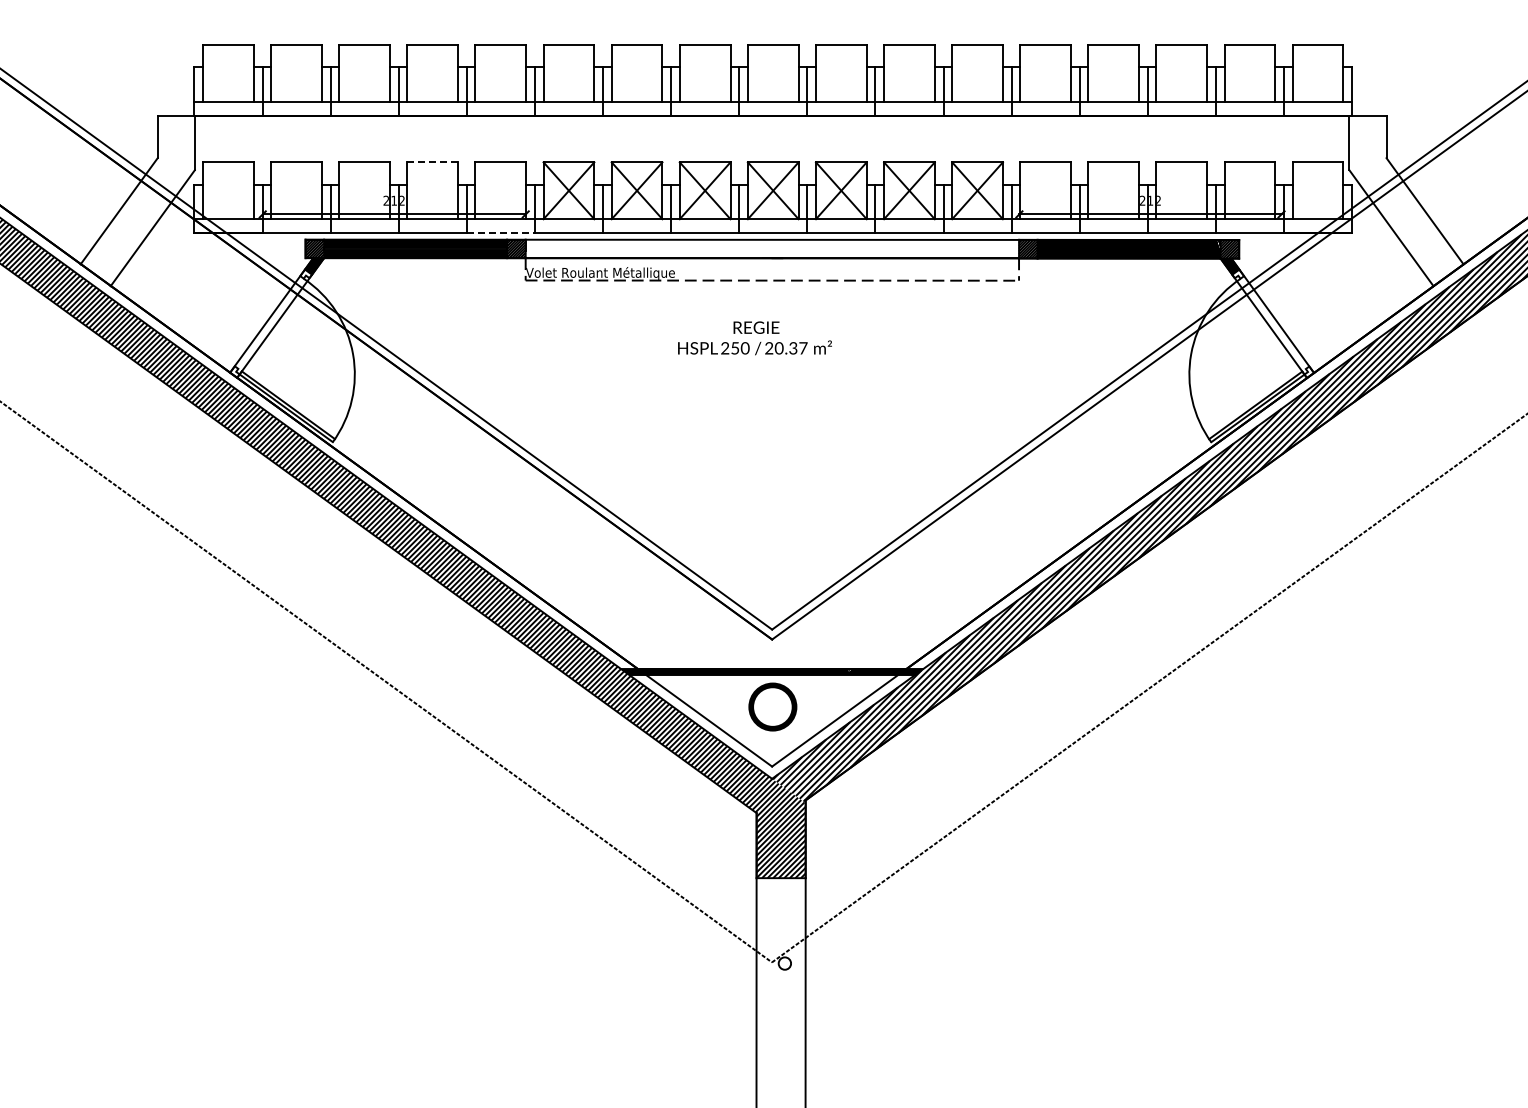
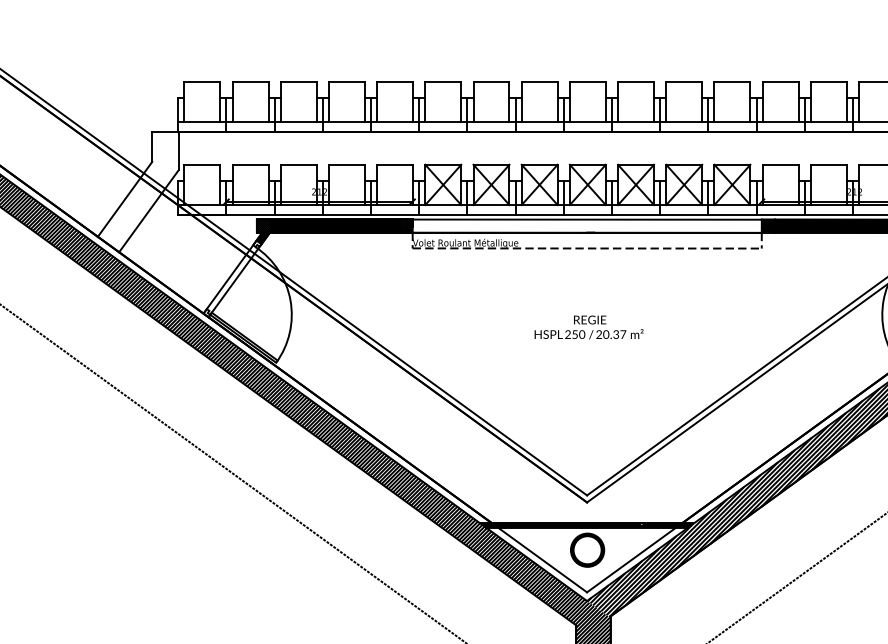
line: (433, 162) -> (347, 164), dashed -> solid
line: (501, 233) -> (395, 215), dashed -> solid
text: (754, 338) -> (588, 327), moved

